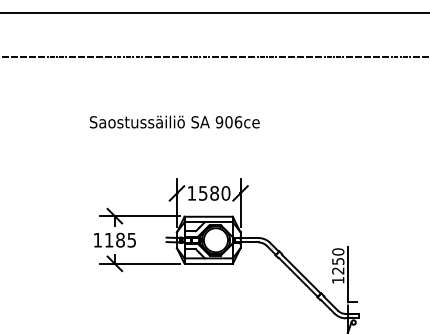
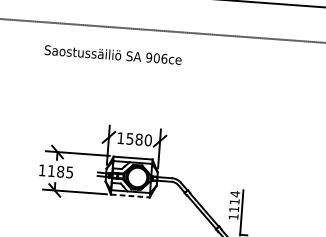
text: (174, 121) -> (112, 54), moved
text: (338, 261) -> (234, 201), 1250 -> 1114
line: (209, 263) -> (130, 195), solid -> dashed

